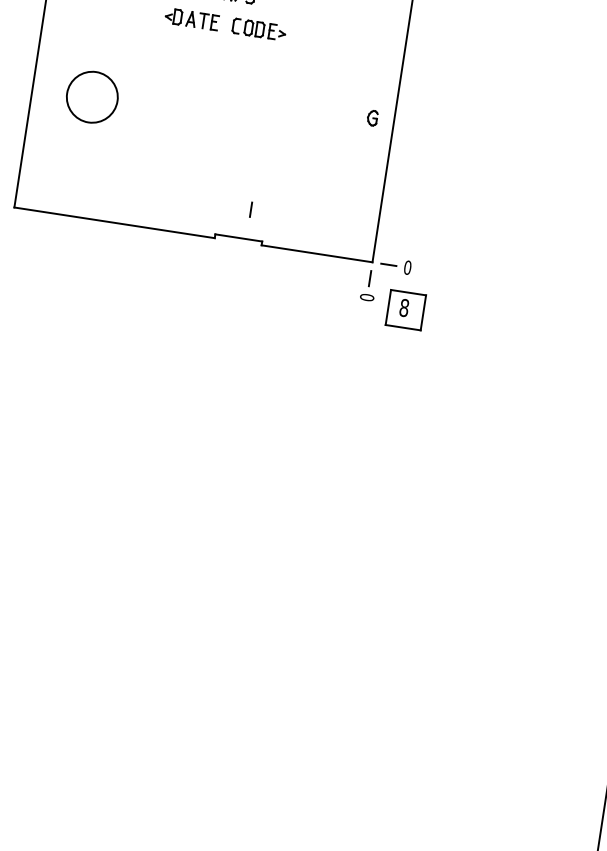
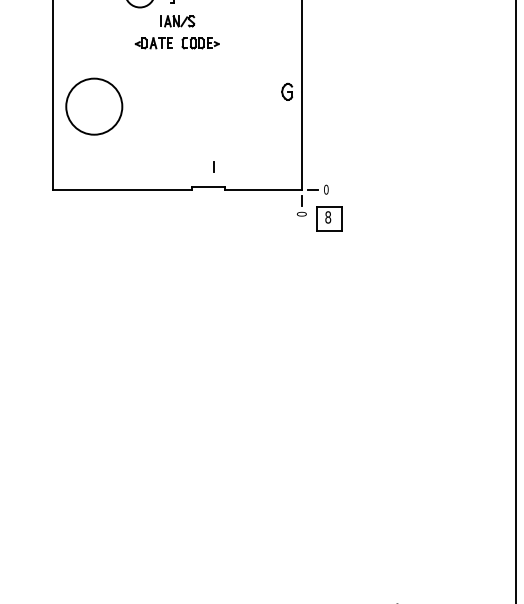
circle: (91, 96) -> (93, 106), size x1.6
part: (372, 117) -> (286, 91), size x1.6

